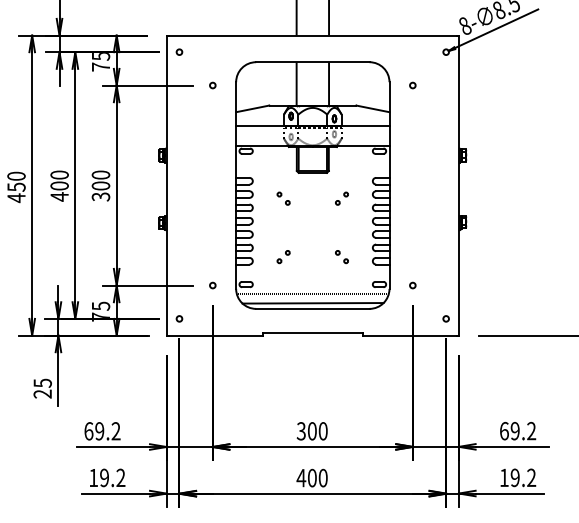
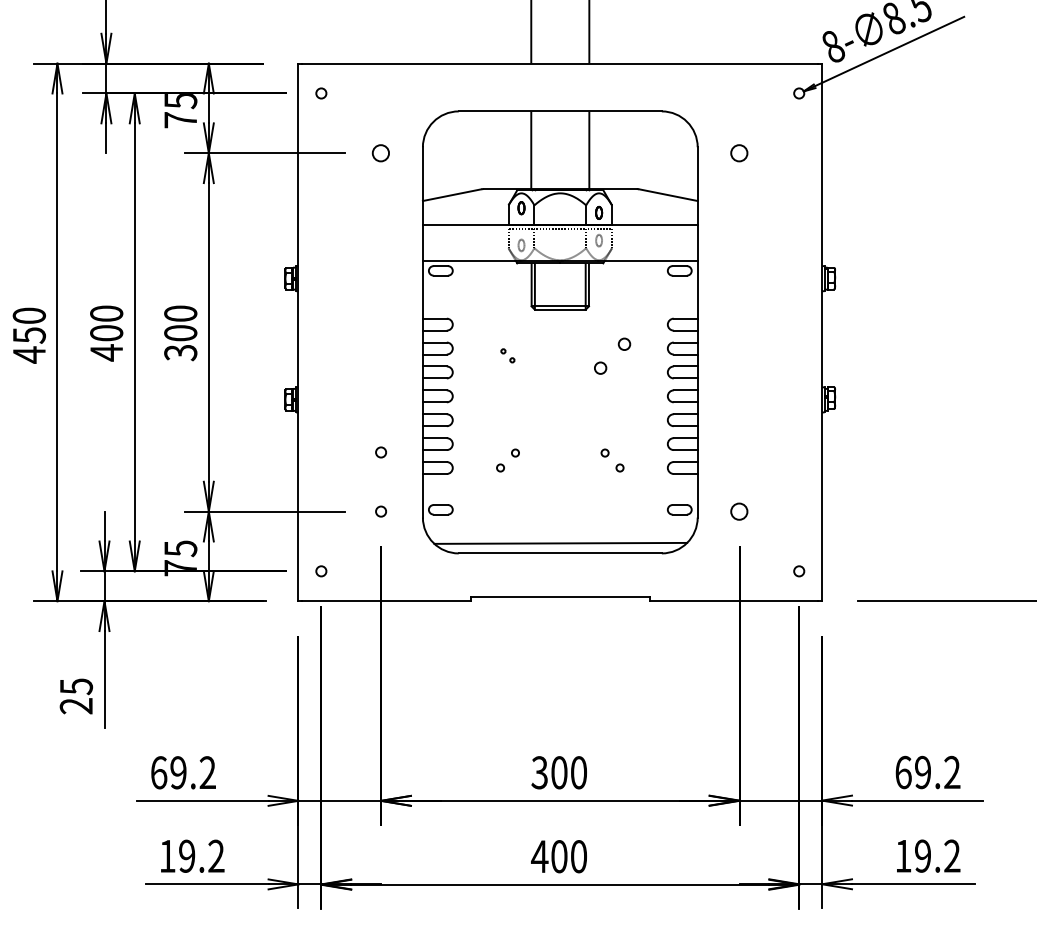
circle: (212, 85) -> (380, 153), size x1.6
circle: (412, 85) -> (738, 153), size x1.6
part: (283, 198) -> (507, 355), size x0.6
part: (341, 198) -> (611, 355), size x1.6
circle: (212, 252) -> (380, 452), added
circle: (412, 285) -> (738, 511), size x1.6
line: (312, 293) -> (559, 525), removed

